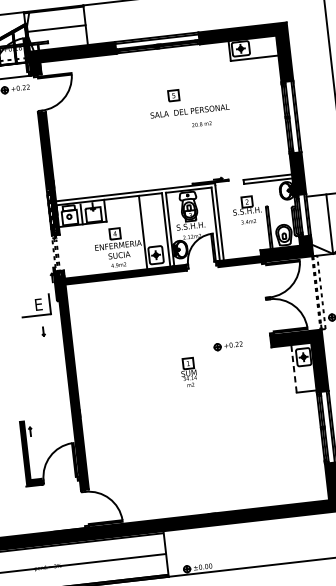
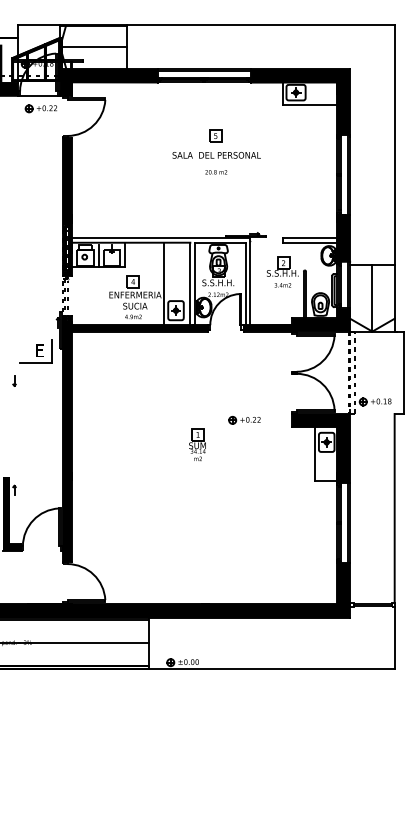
text: (189, 111) -> (216, 155), moved
text: (202, 124) -> (216, 172), moved
part: (43, 331) -> (14, 380), moved
line: (294, 369) -> (314, 454), dashed -> solid

